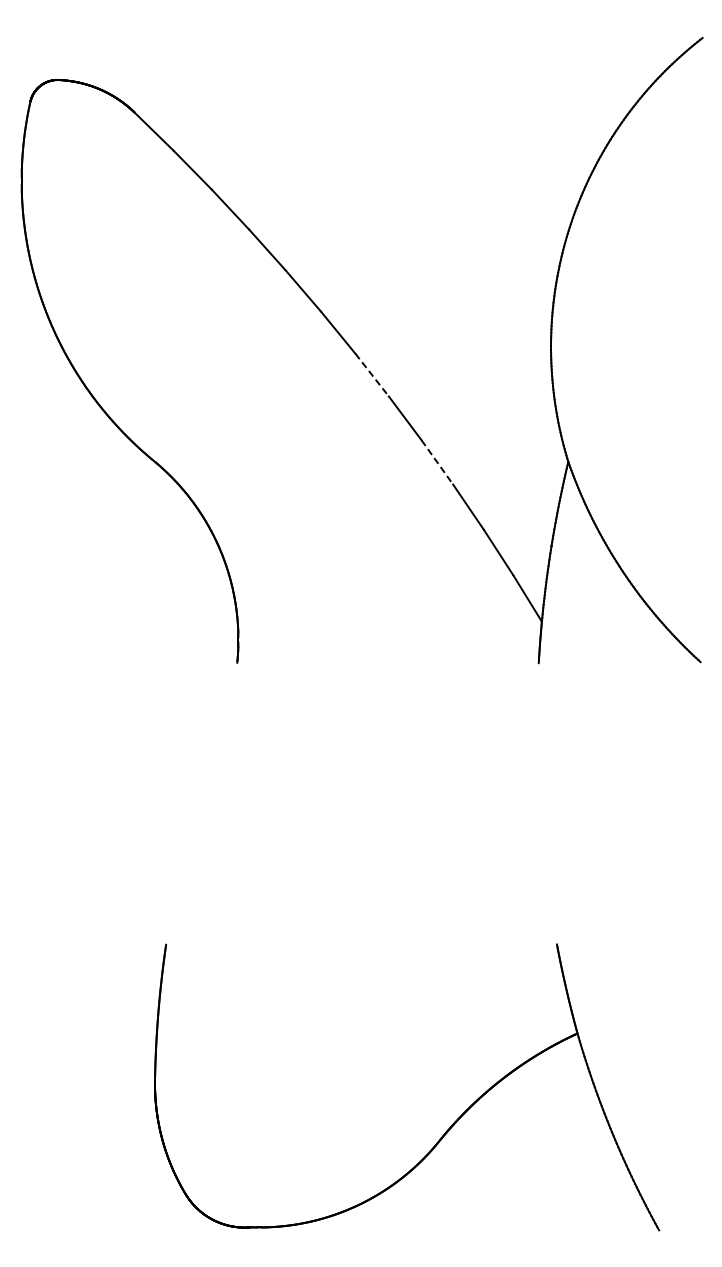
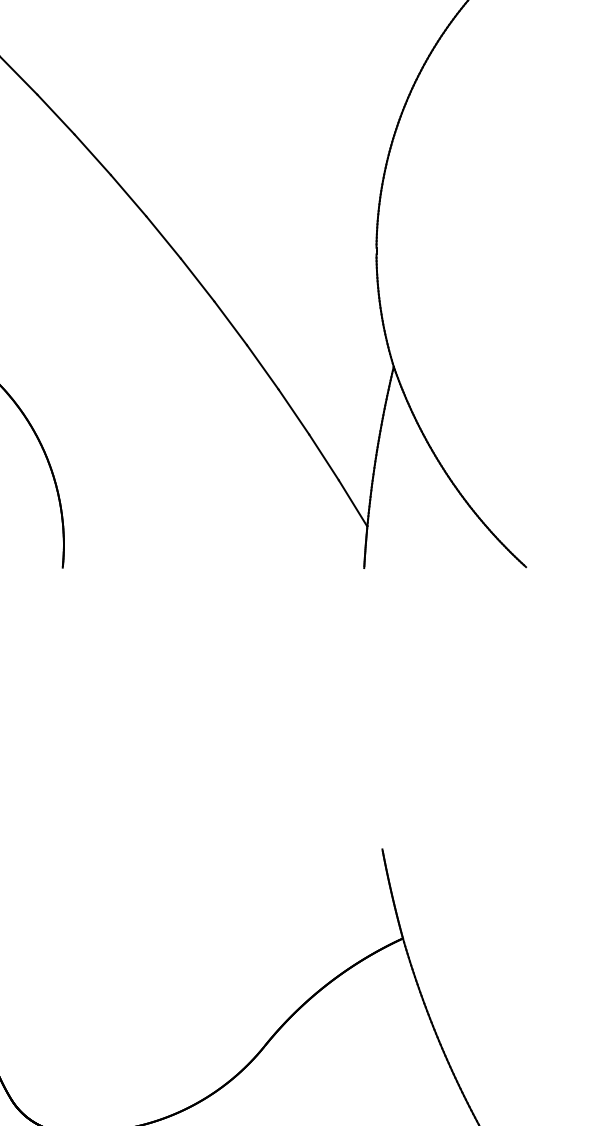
line: (372, 375) -> (197, 280), dashed -> solid
line: (437, 462) -> (262, 367), dashed -> solid

